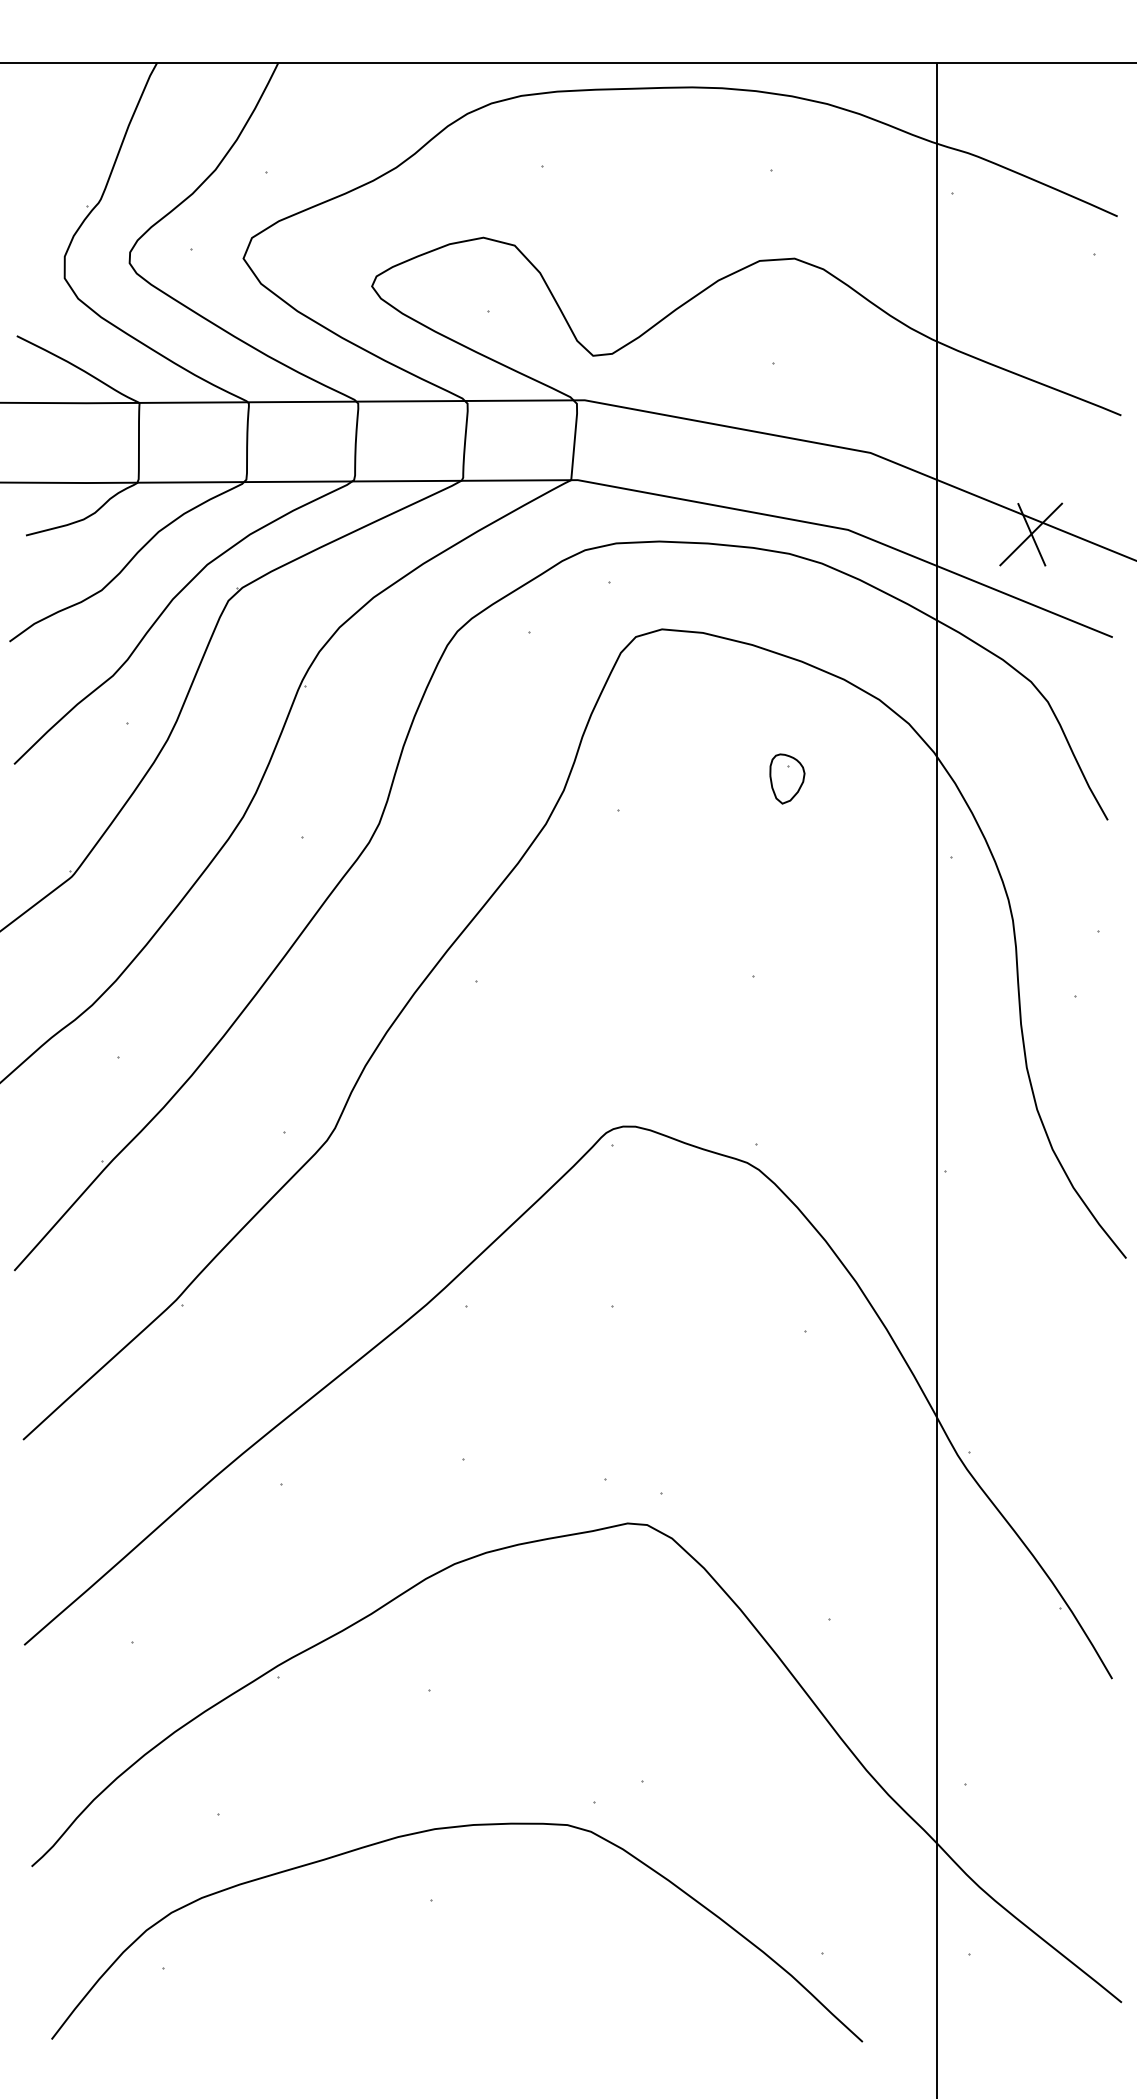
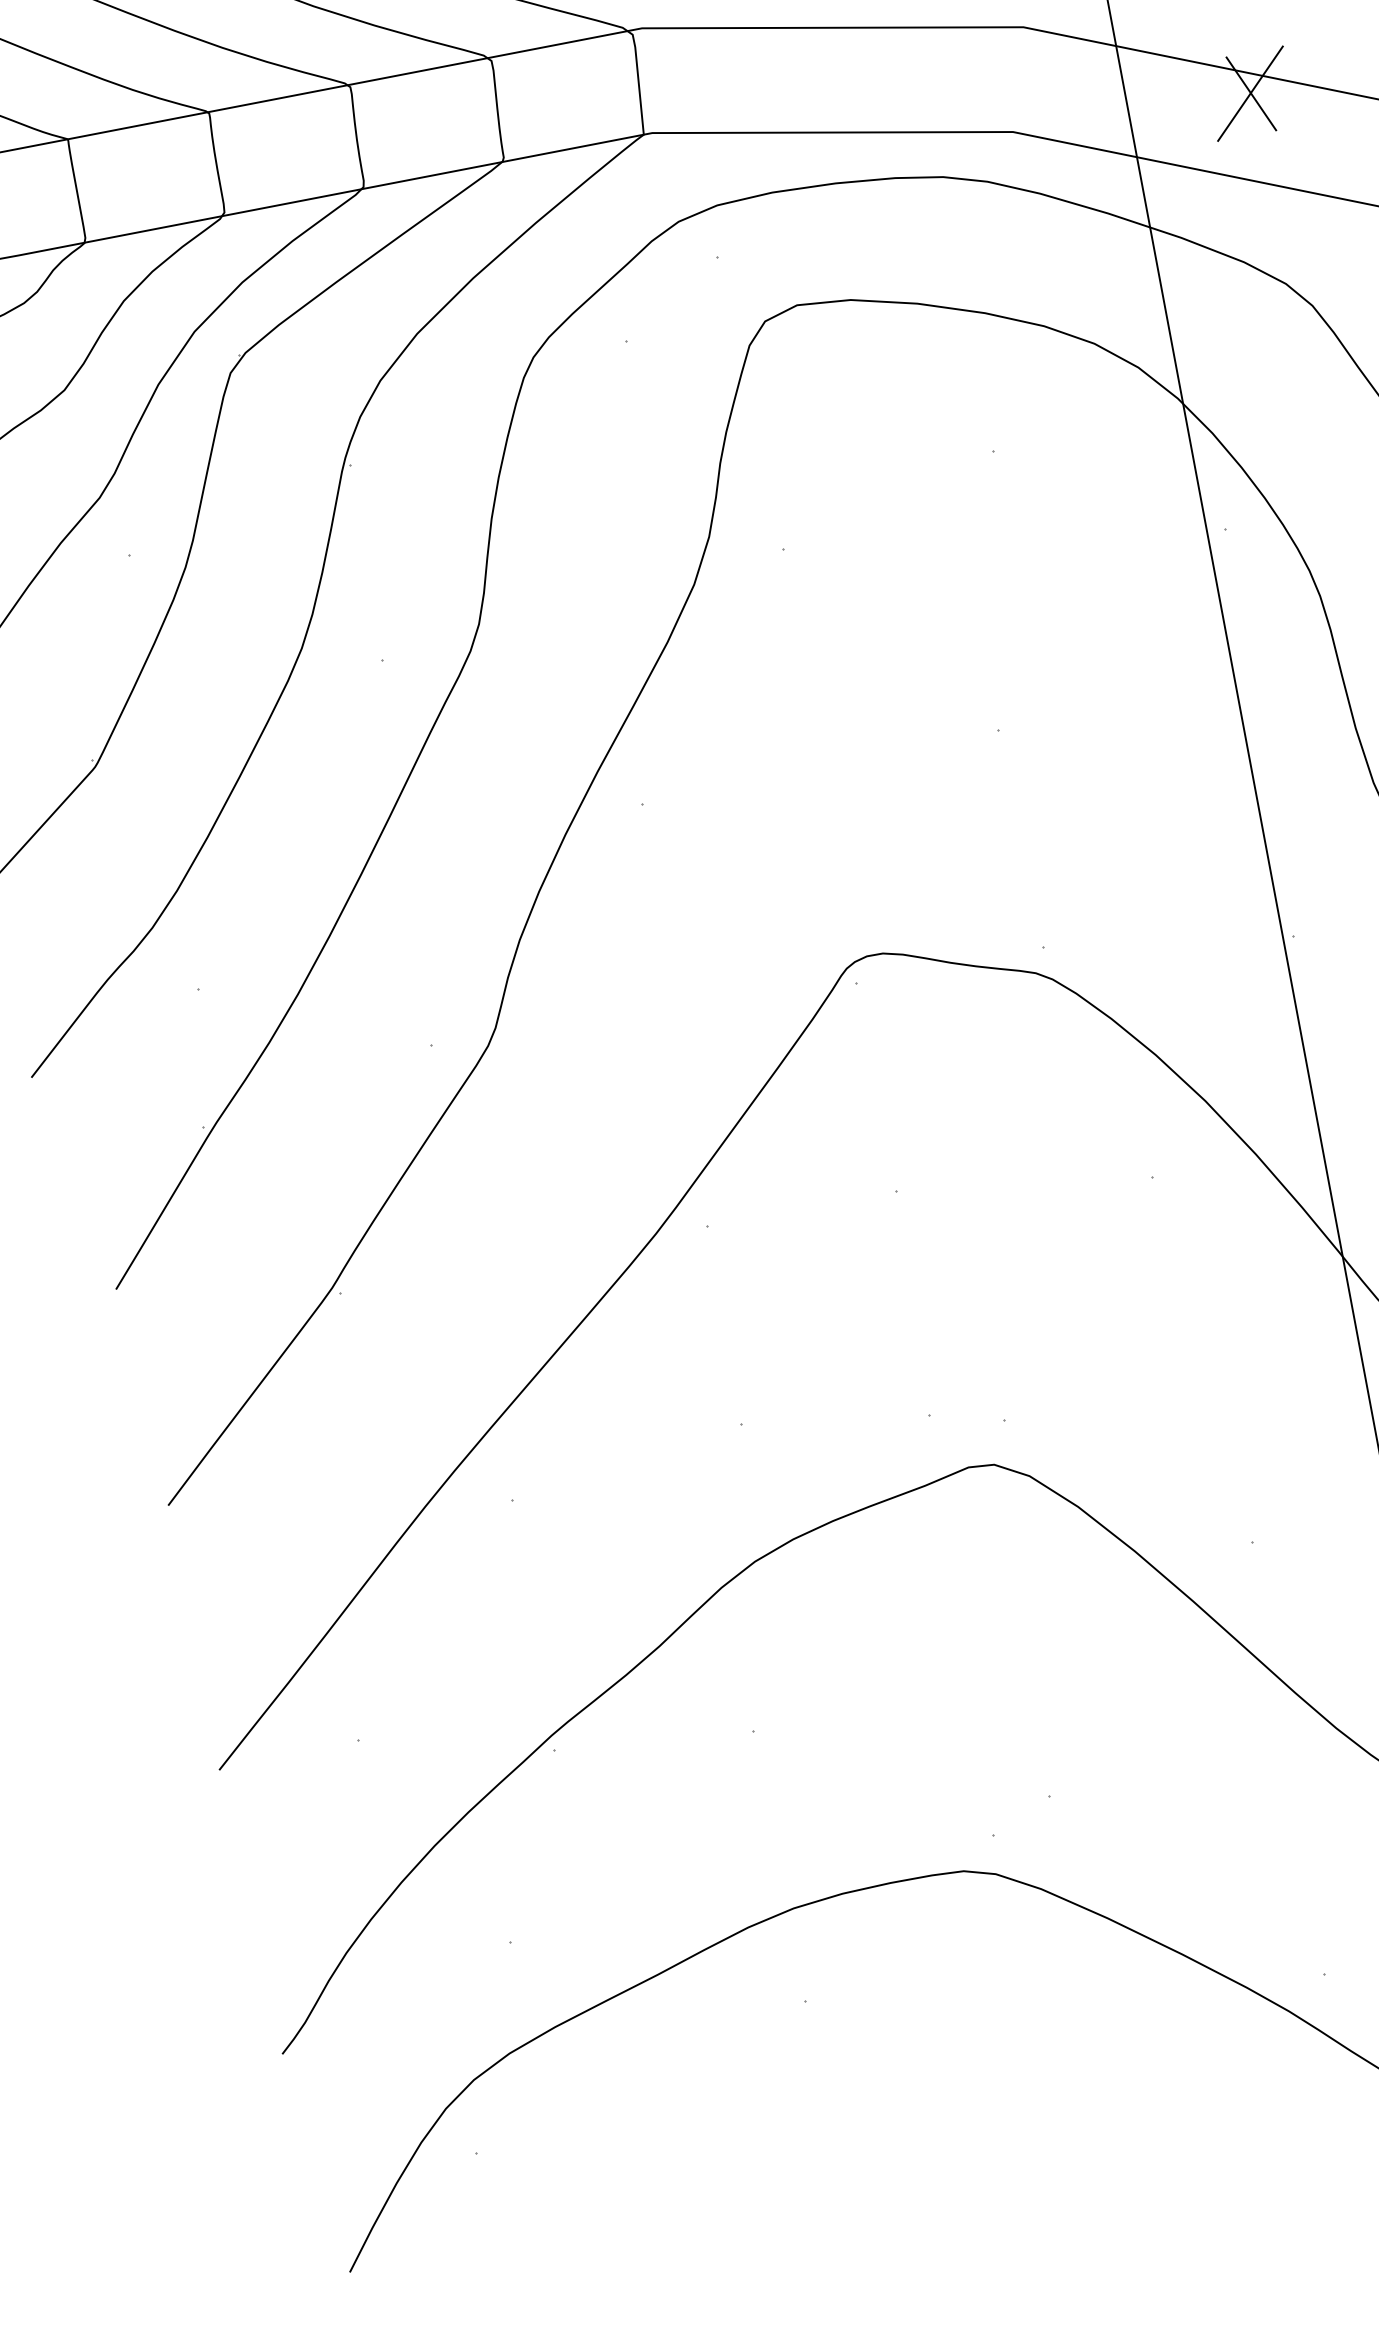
part: (787, 778) -> (994, 467), removed

